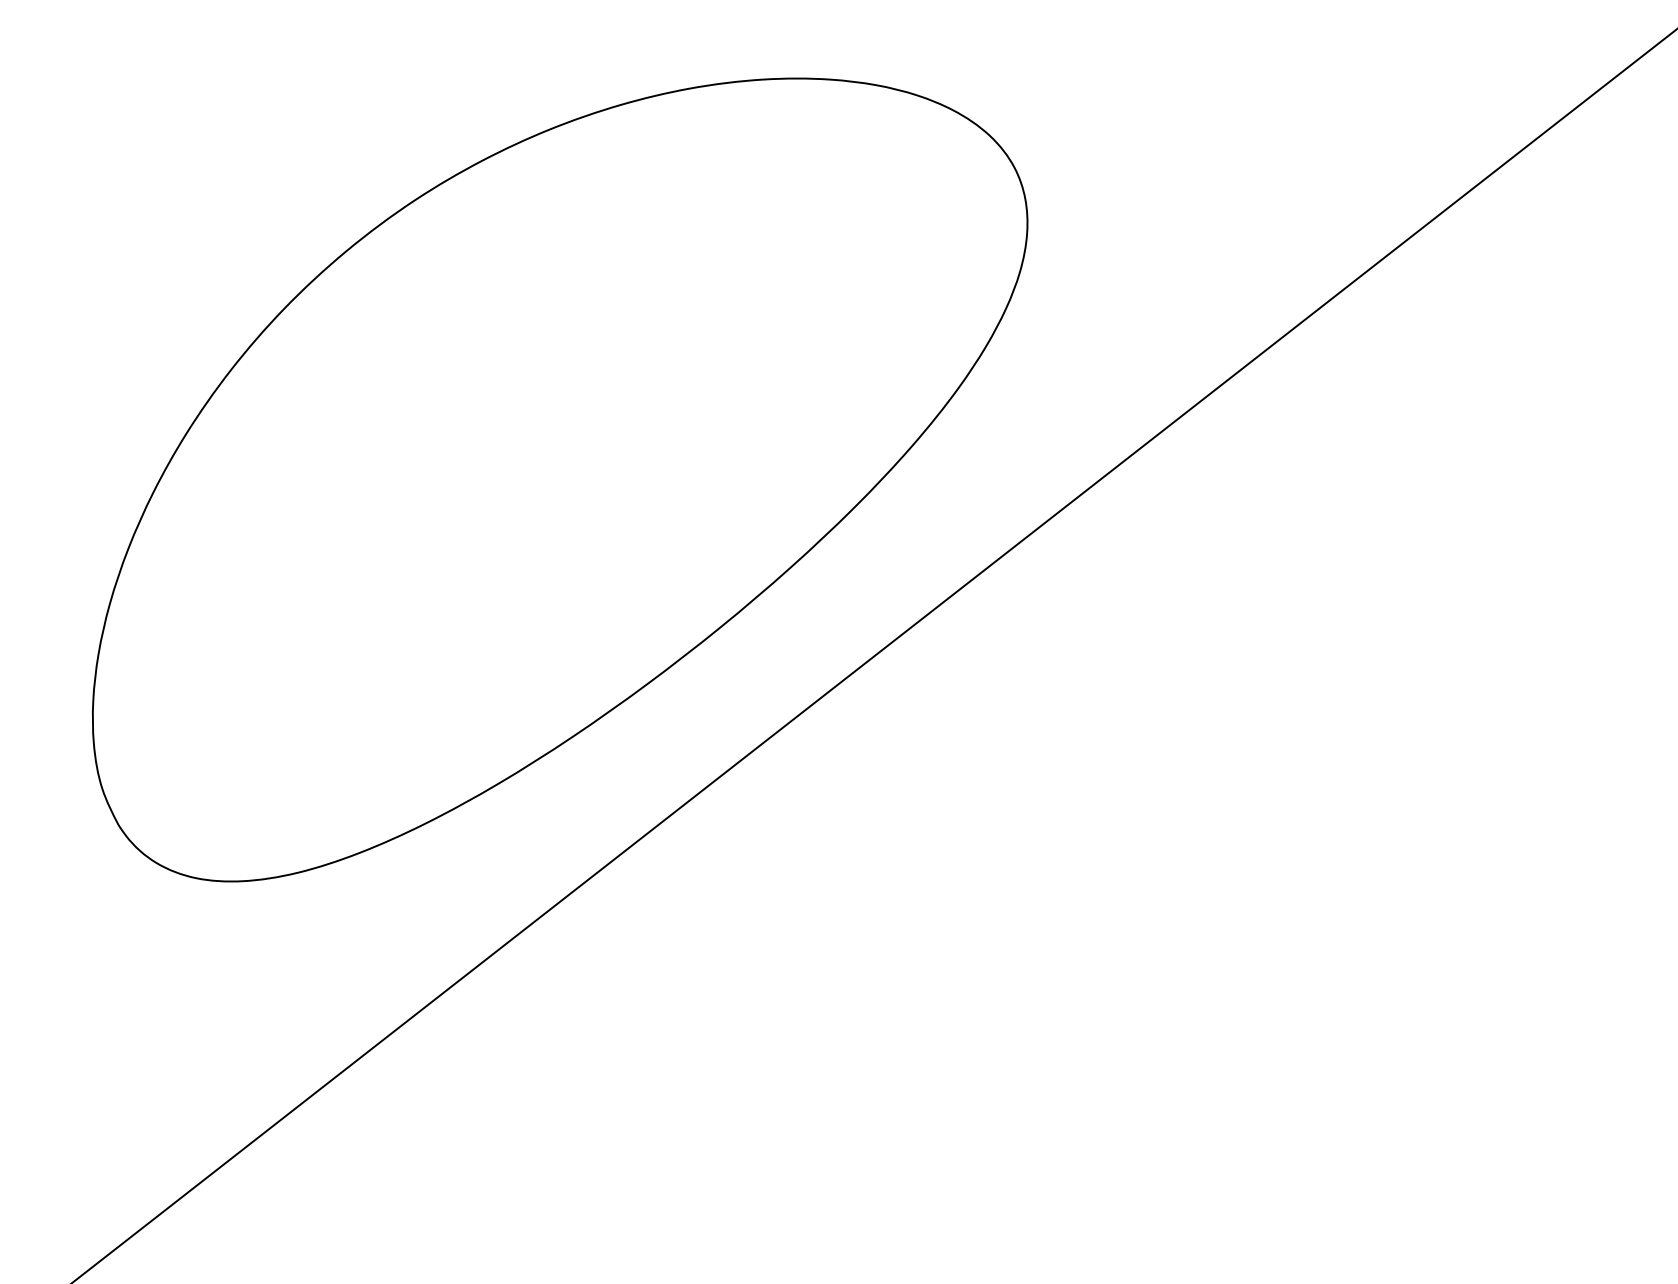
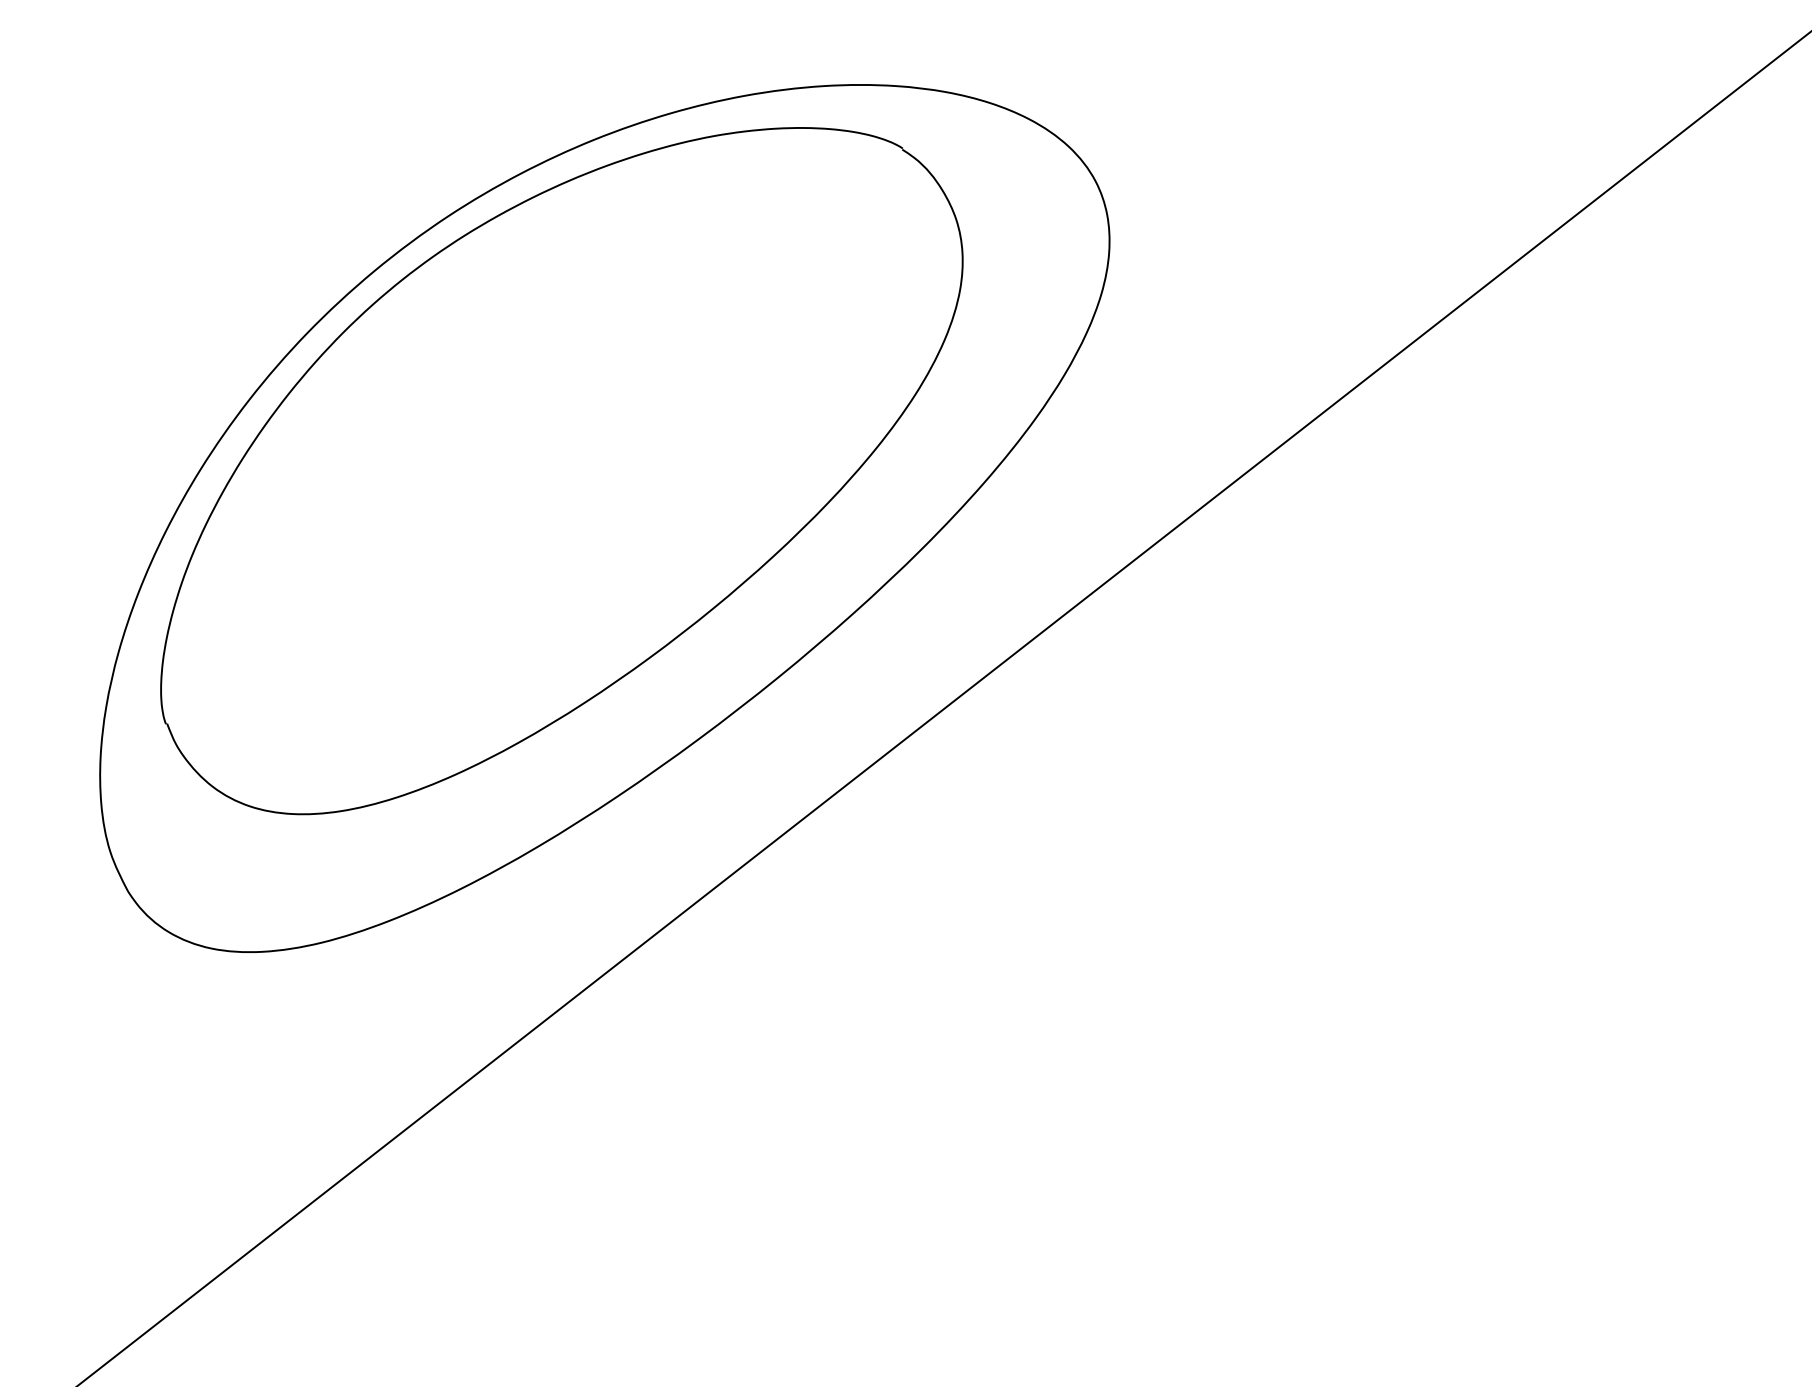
part: (520, 435) -> (562, 470), added

